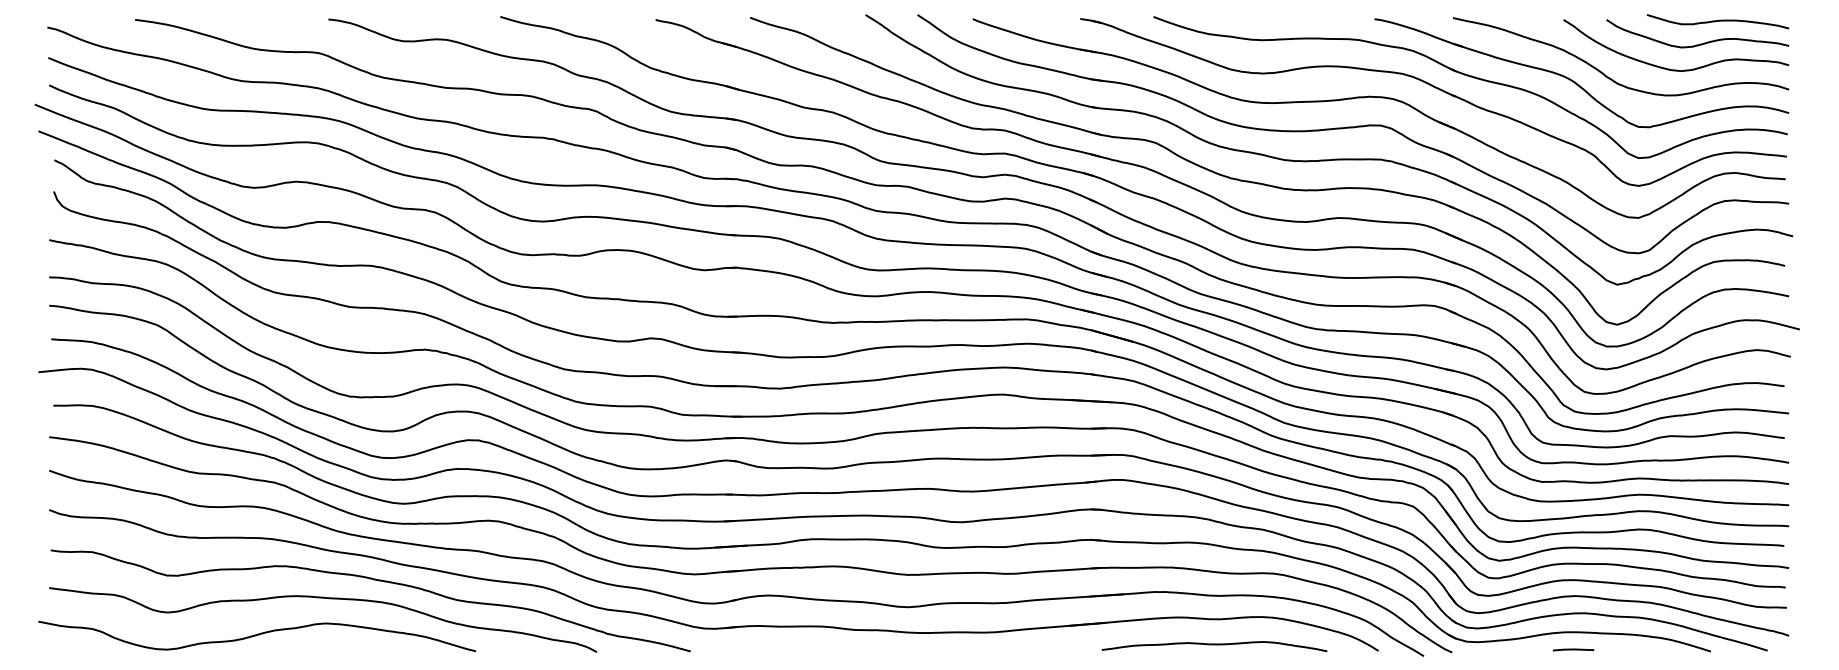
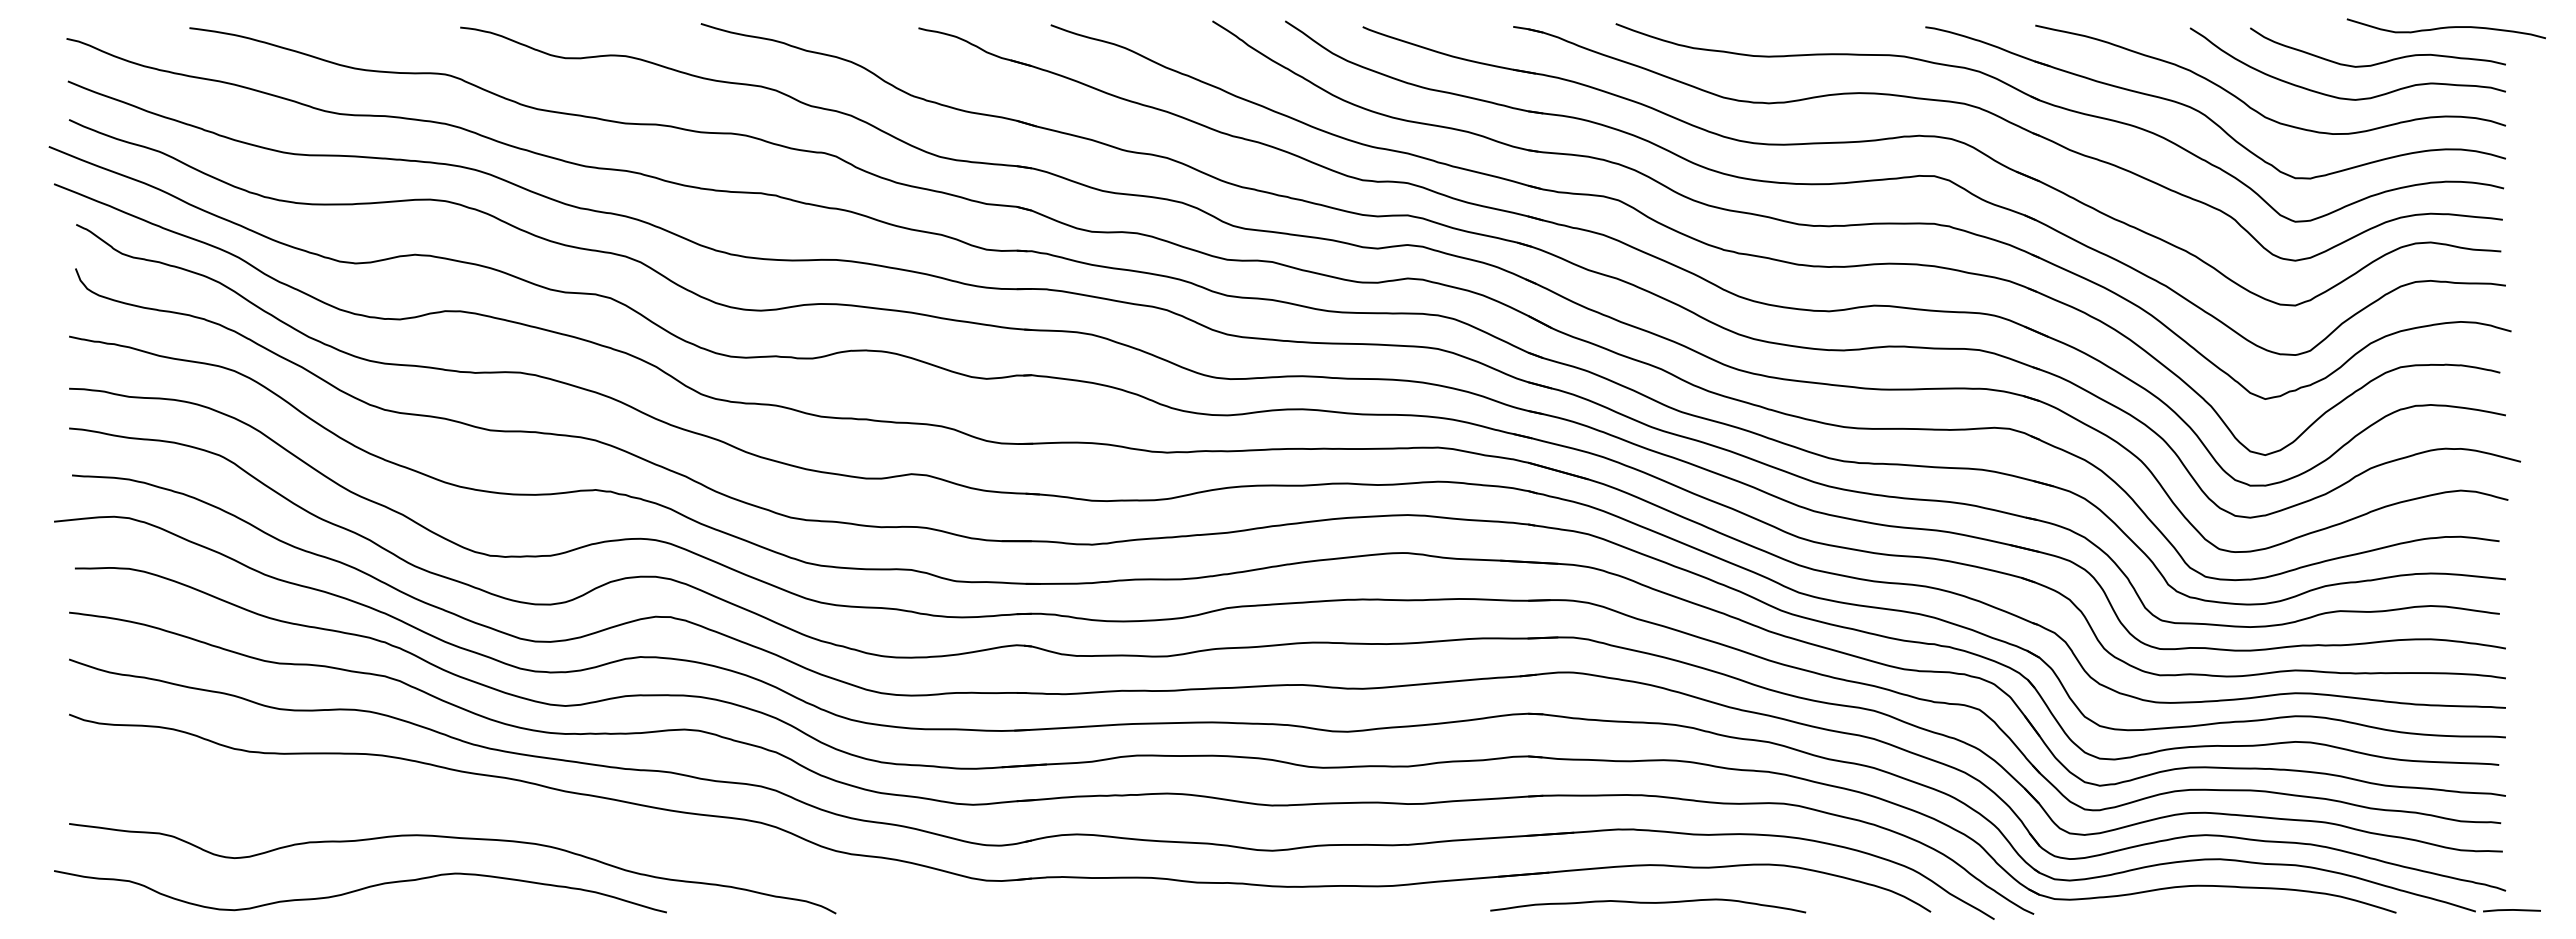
curve: (1717, 21) -> (2445, 28), moved
curve: (375, 580) -> (526, 813), removed
curve: (1214, 644) -> (1648, 903), moved
line: (1573, 649) -> (2511, 910), moved

